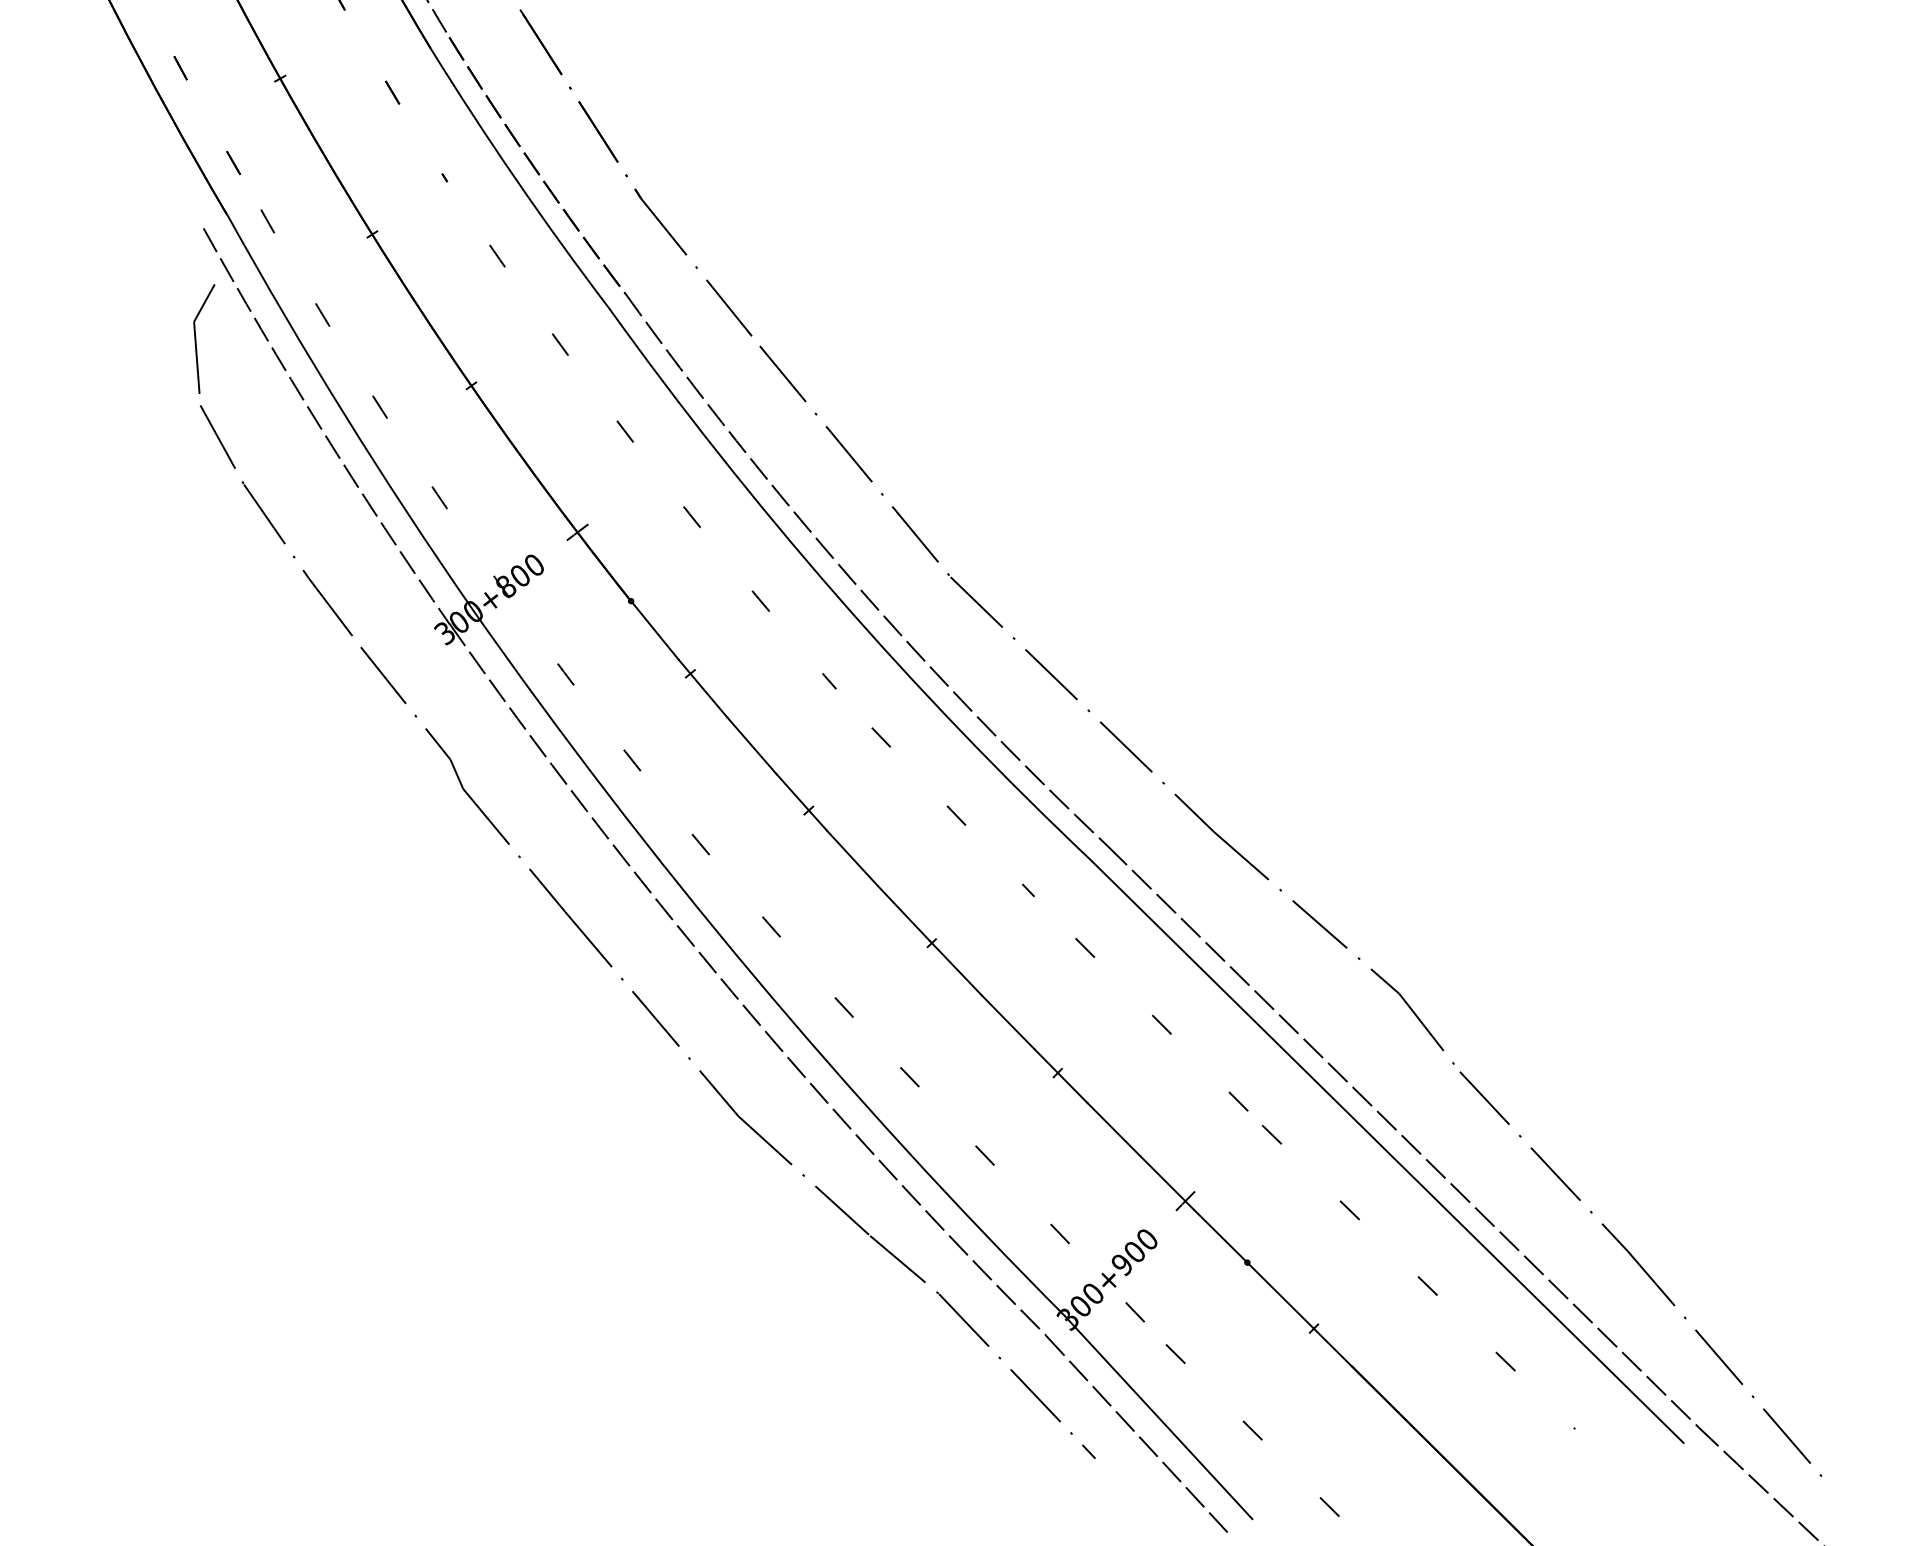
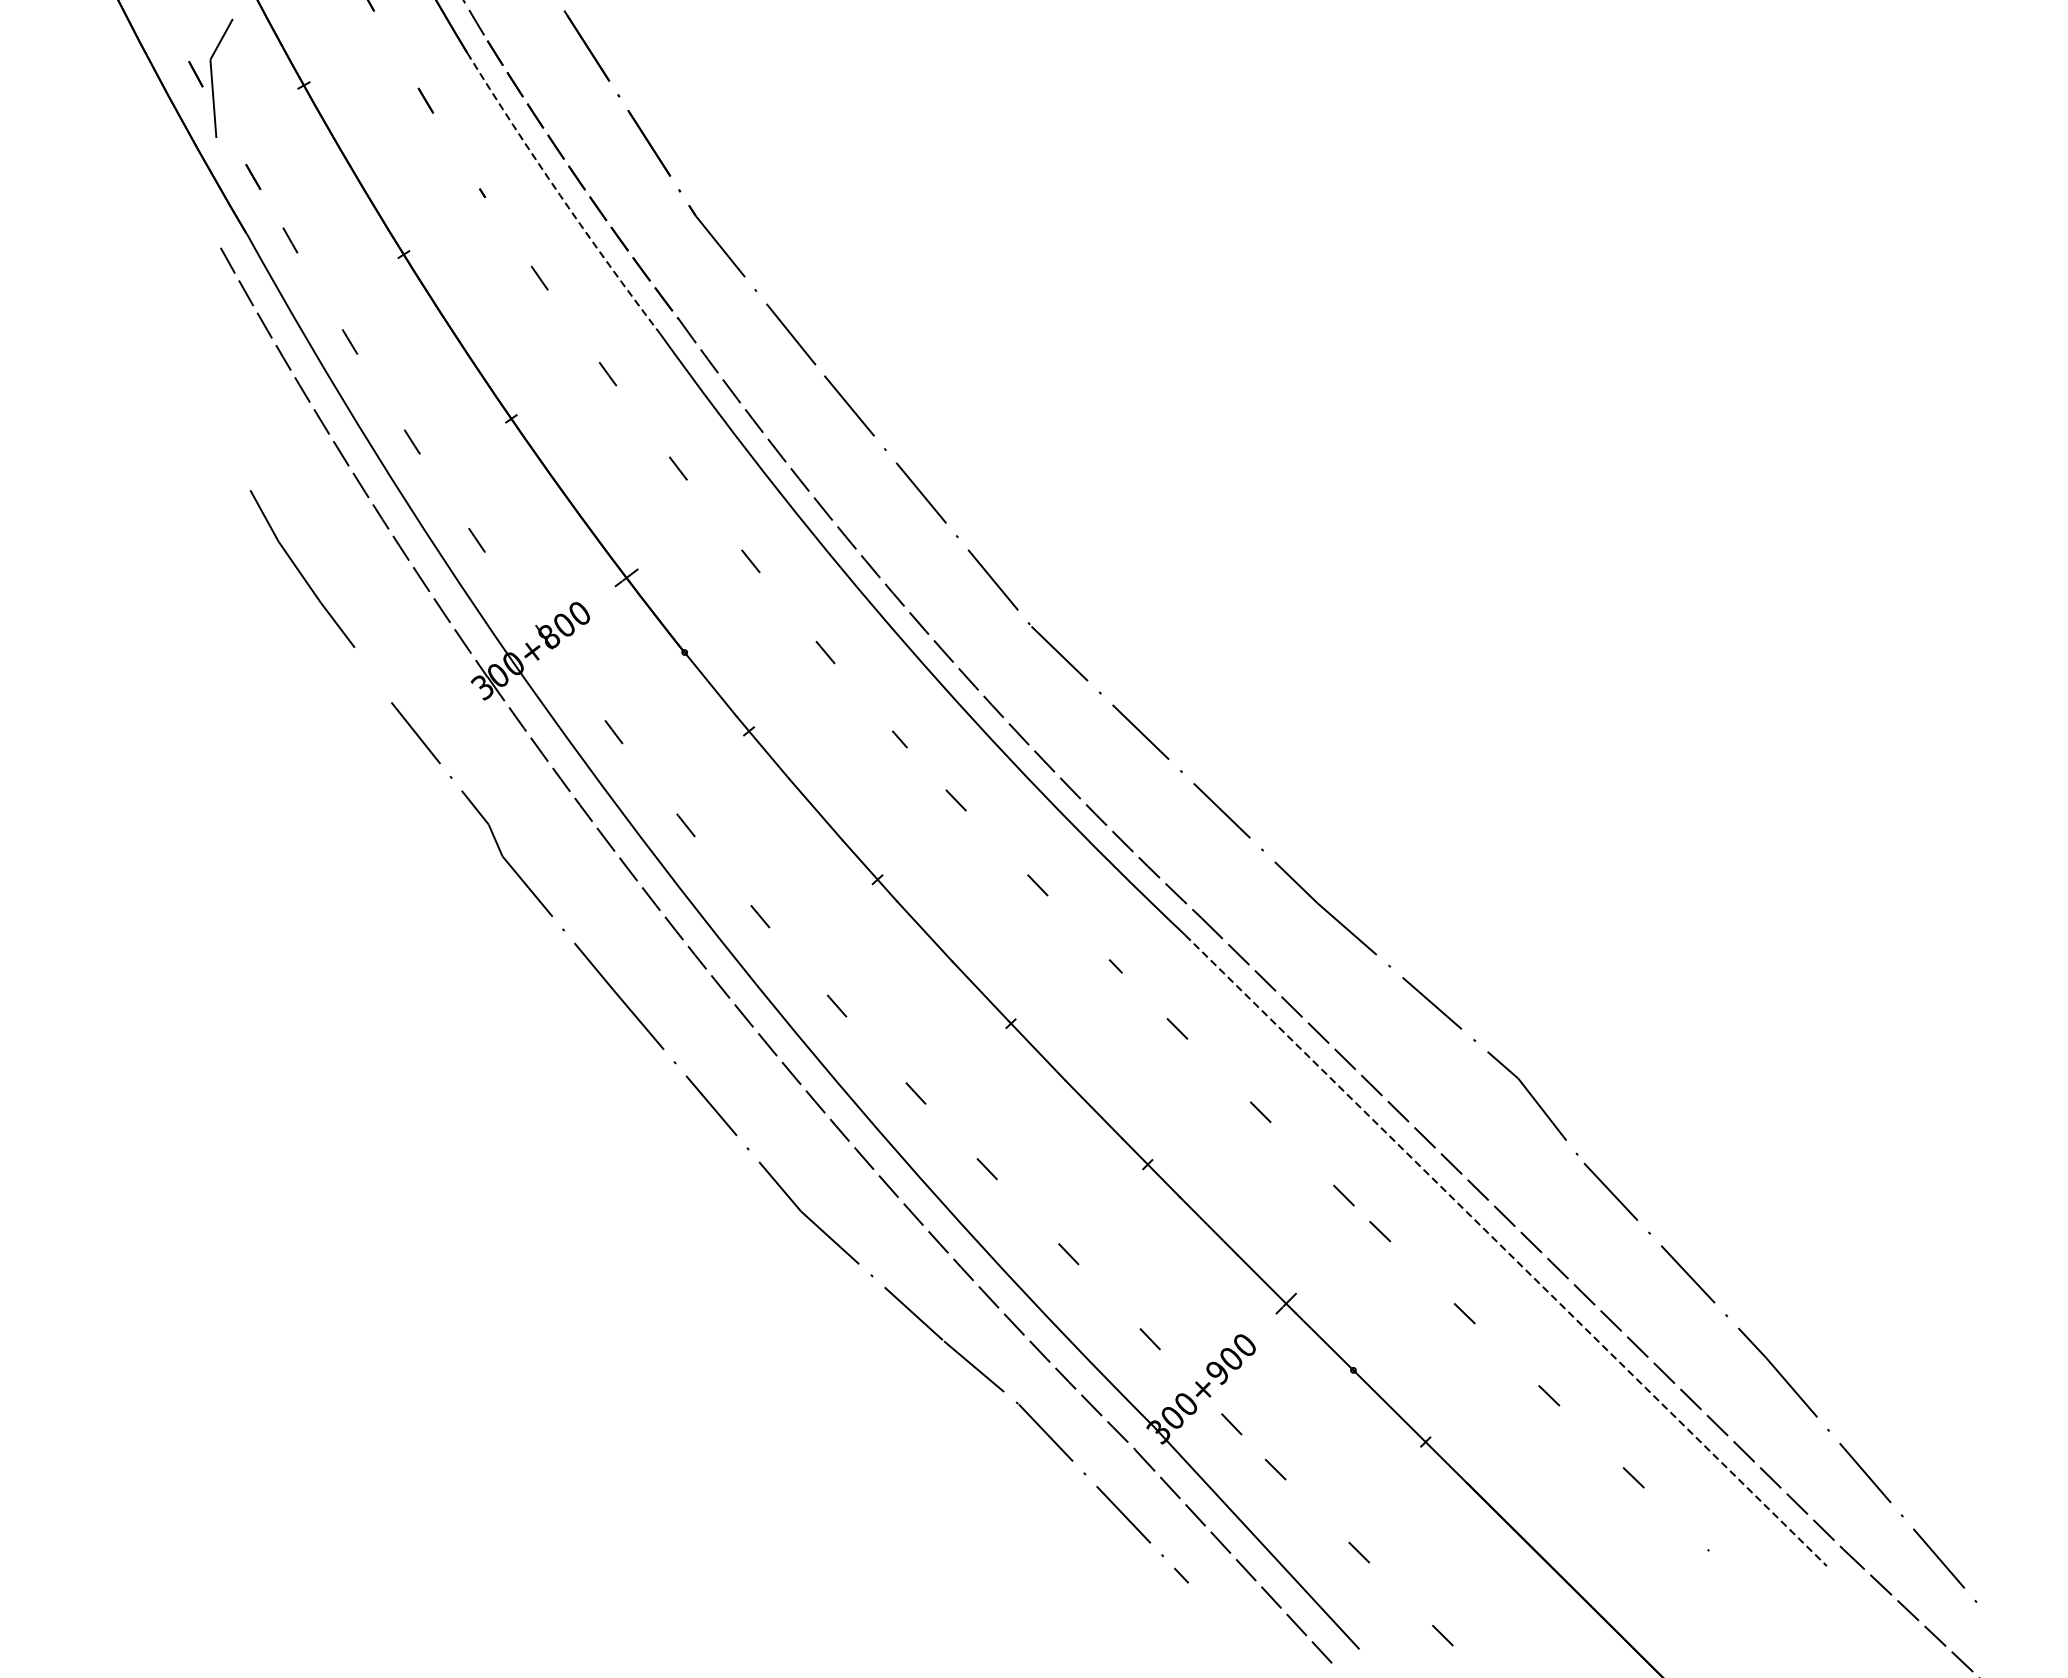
arc: (516, 180) -> (560, 196), solid -> dashed
part: (196, 338) -> (213, 77), moved
part: (276, 520) -> (299, 564), size x0.6
line: (1388, 1152) -> (1506, 1250), solid -> dashed

